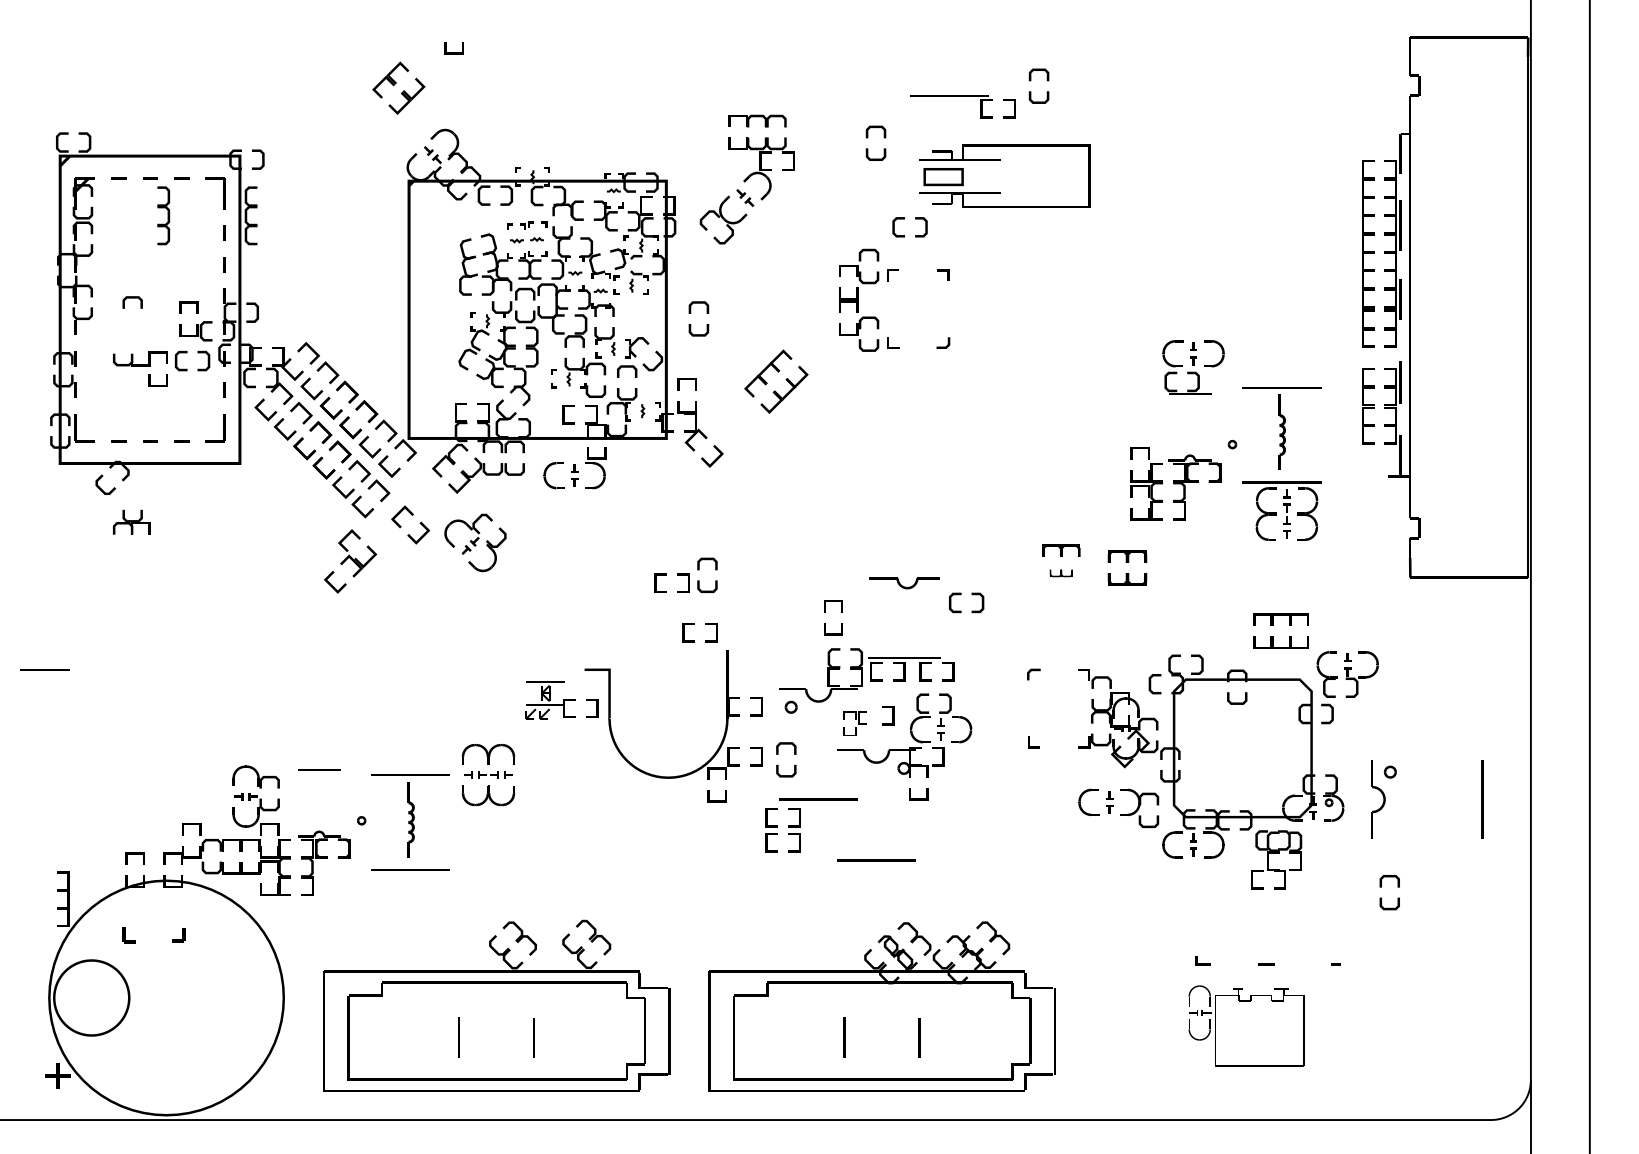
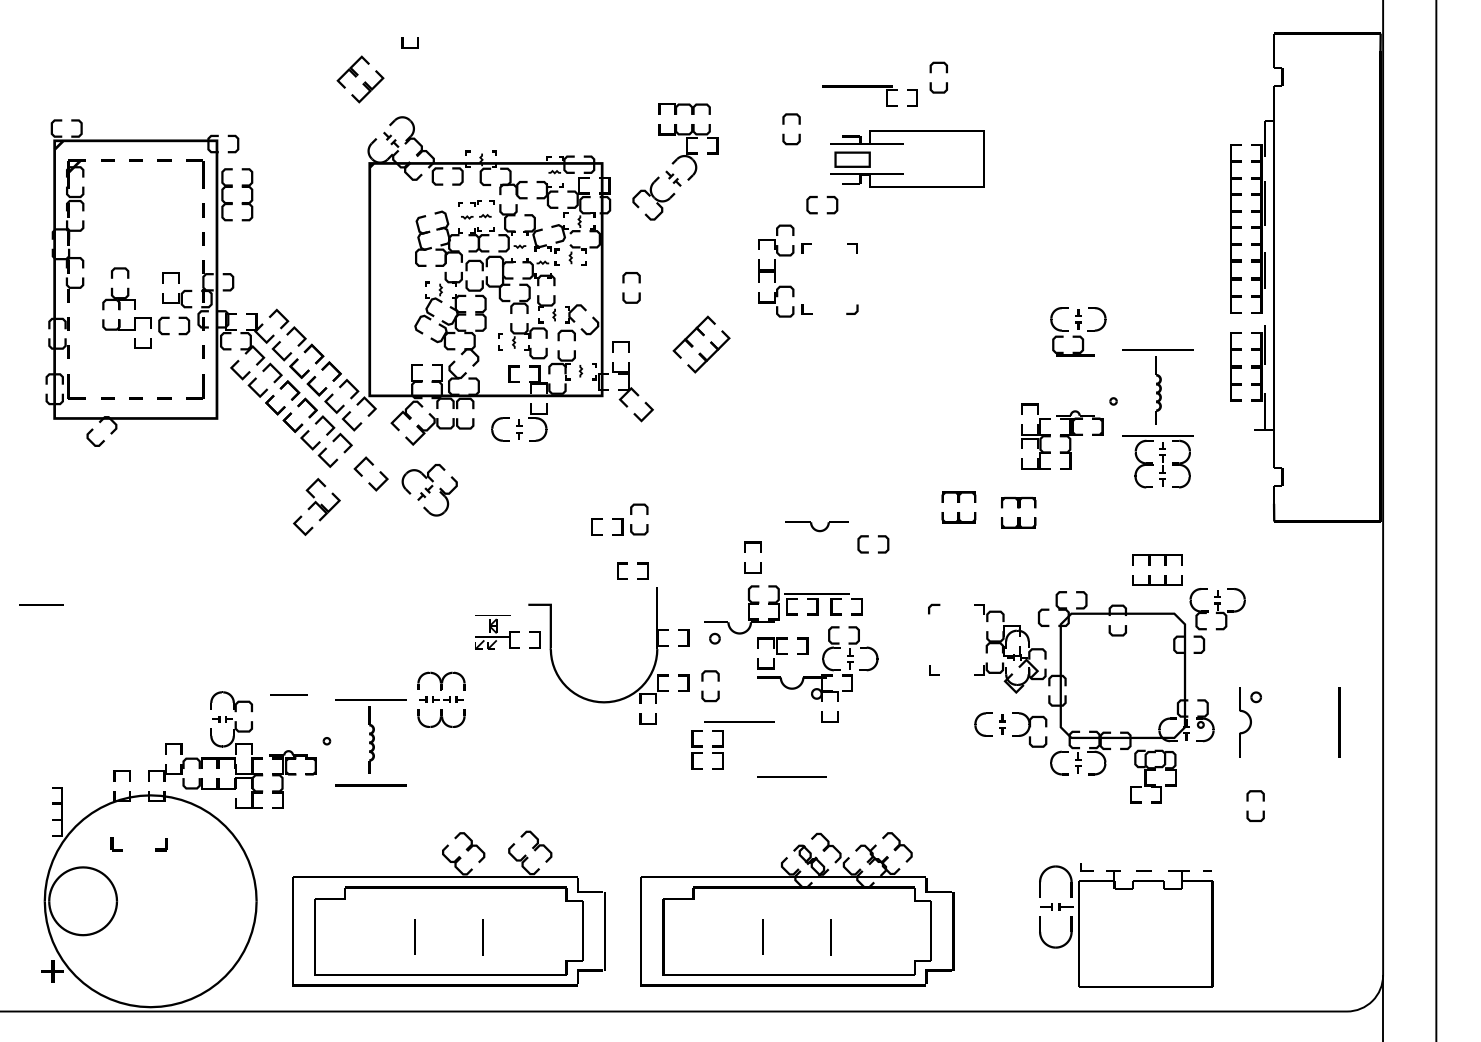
part: (163, 215) -> (247, 194), moved
part: (131, 521) -> (119, 298), moved
part: (1061, 573) -> (959, 517), size x1.67
part: (854, 723) -> (772, 653), size x1.43
part: (1246, 1025) -> (1126, 926), size x1.67

